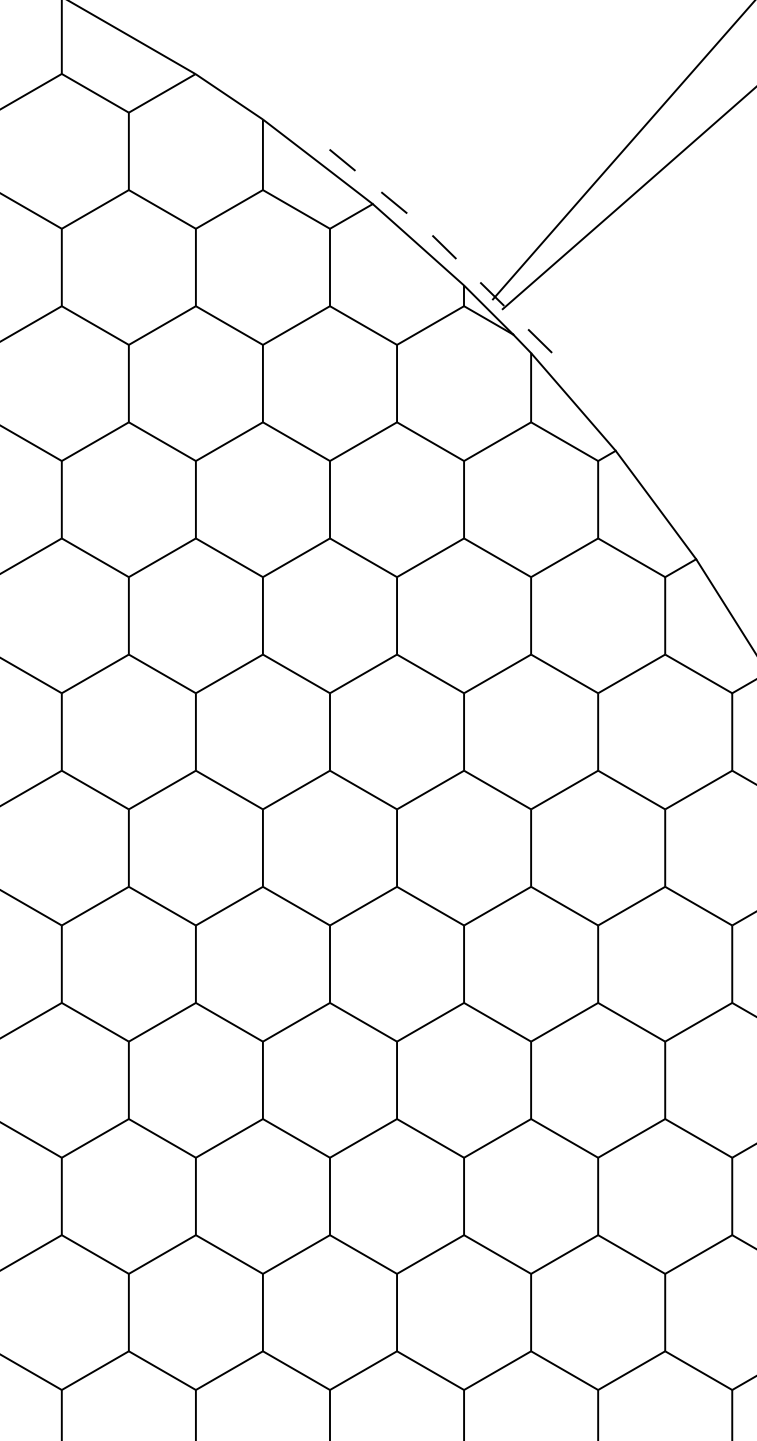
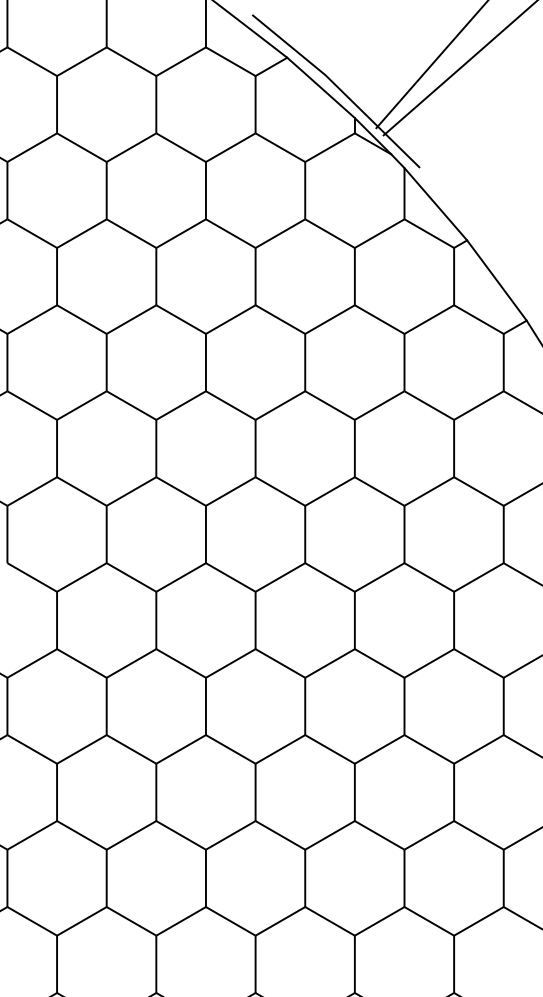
line: (442, 245) -> (338, 88), dashed -> solid

